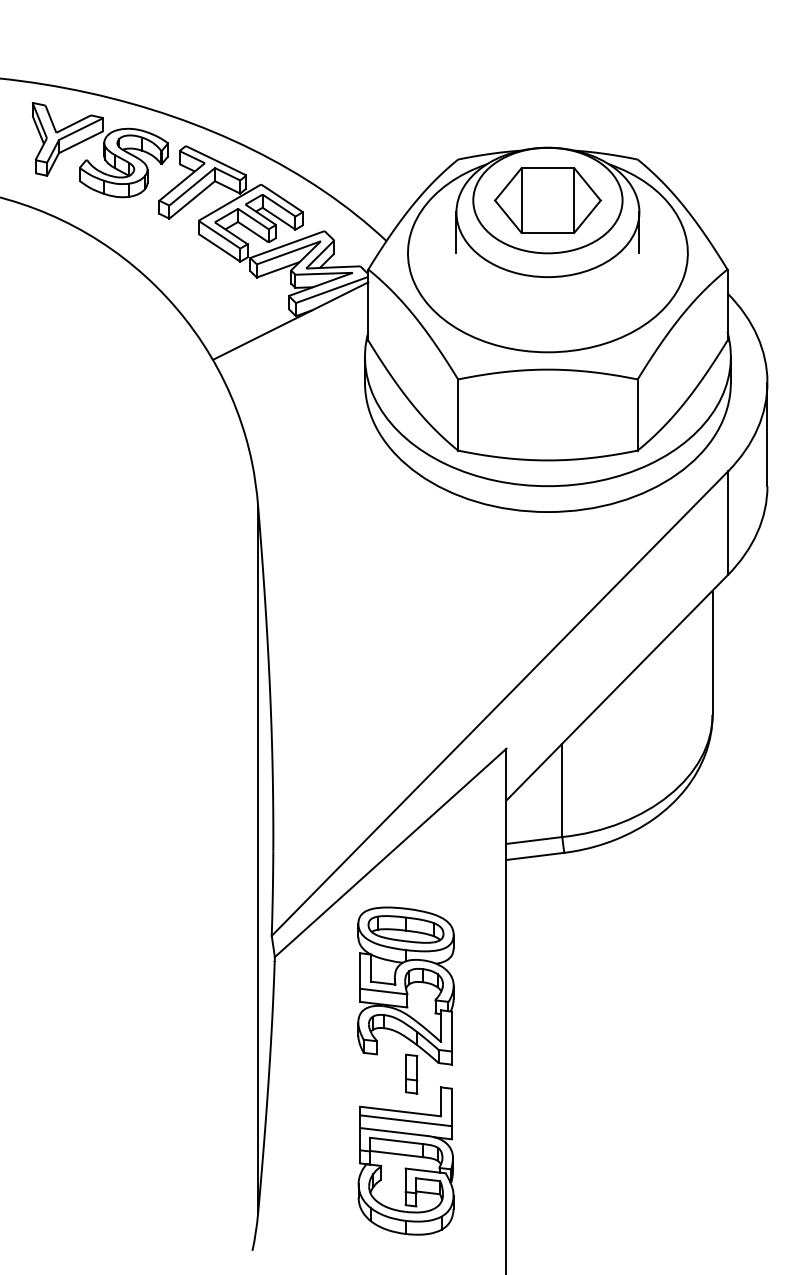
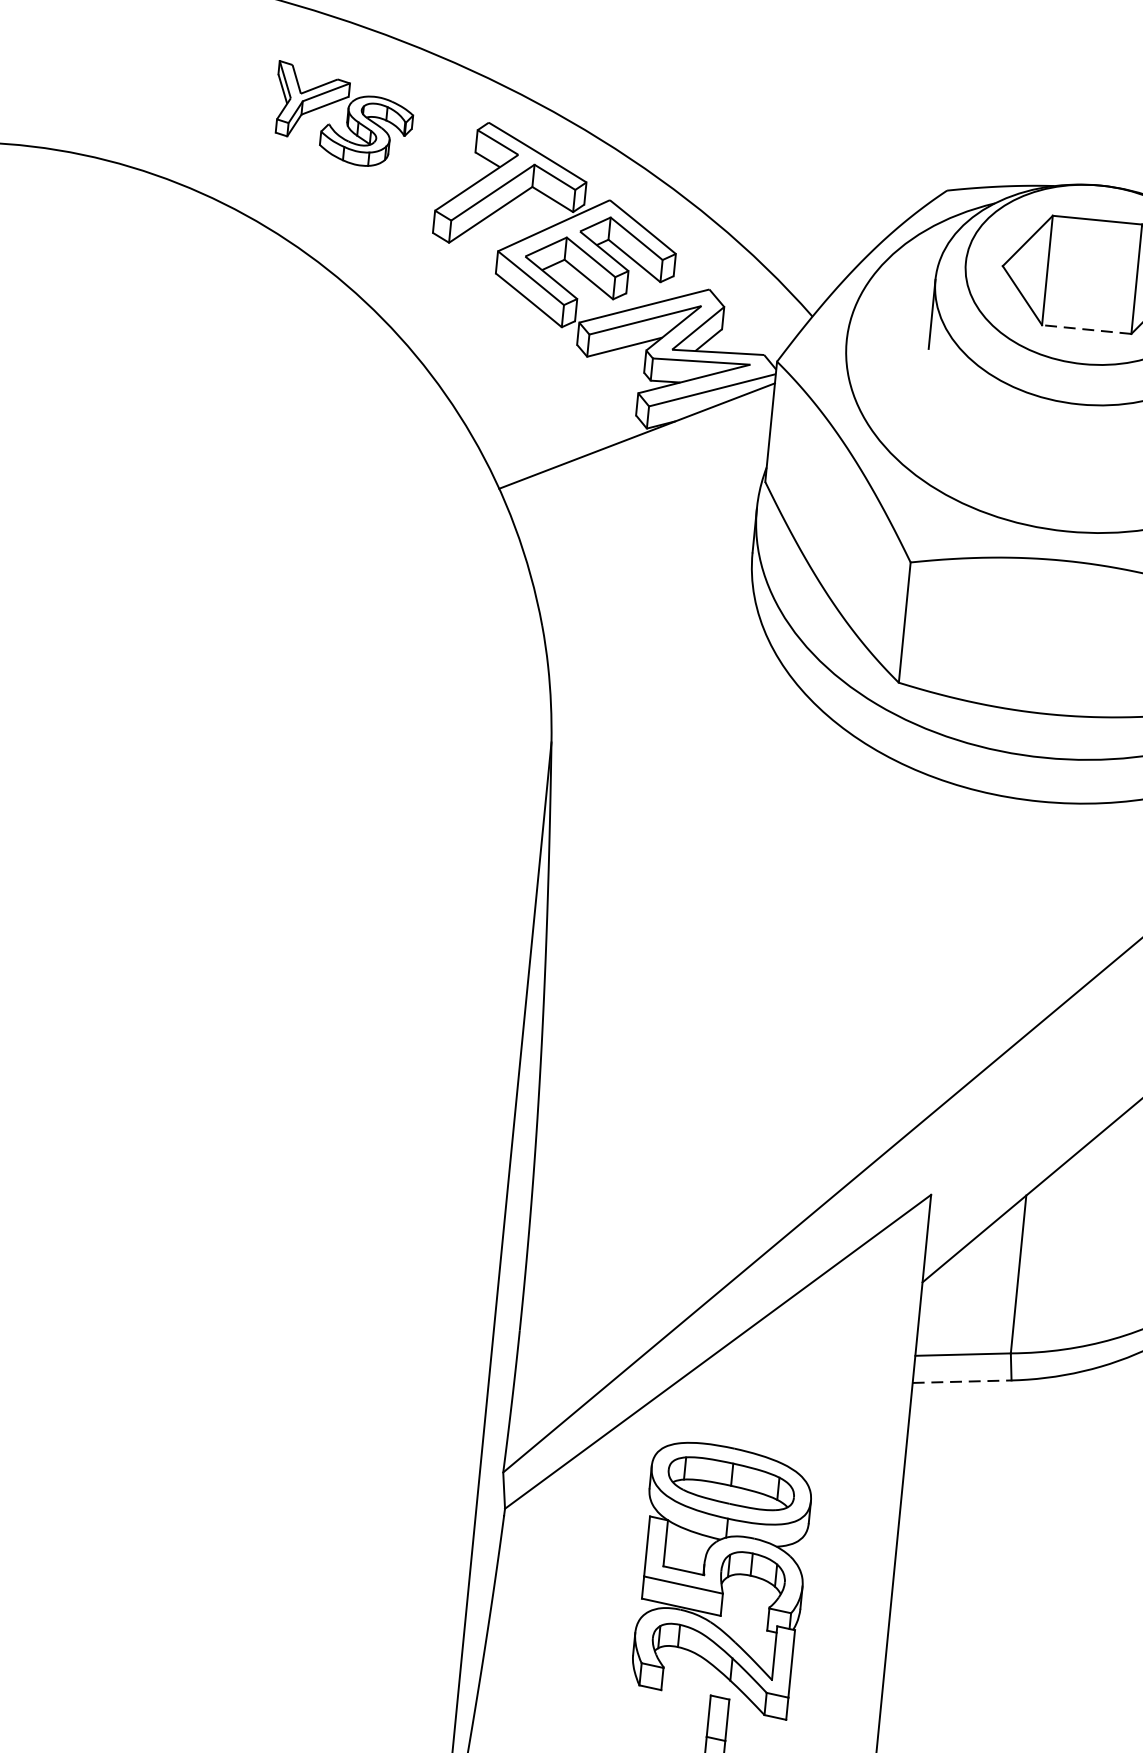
part: (100, 150) -> (343, 116), size x0.6
line: (547, 232) -> (1086, 328), solid -> dashed
line: (535, 856) -> (962, 1381), solid -> dashed

